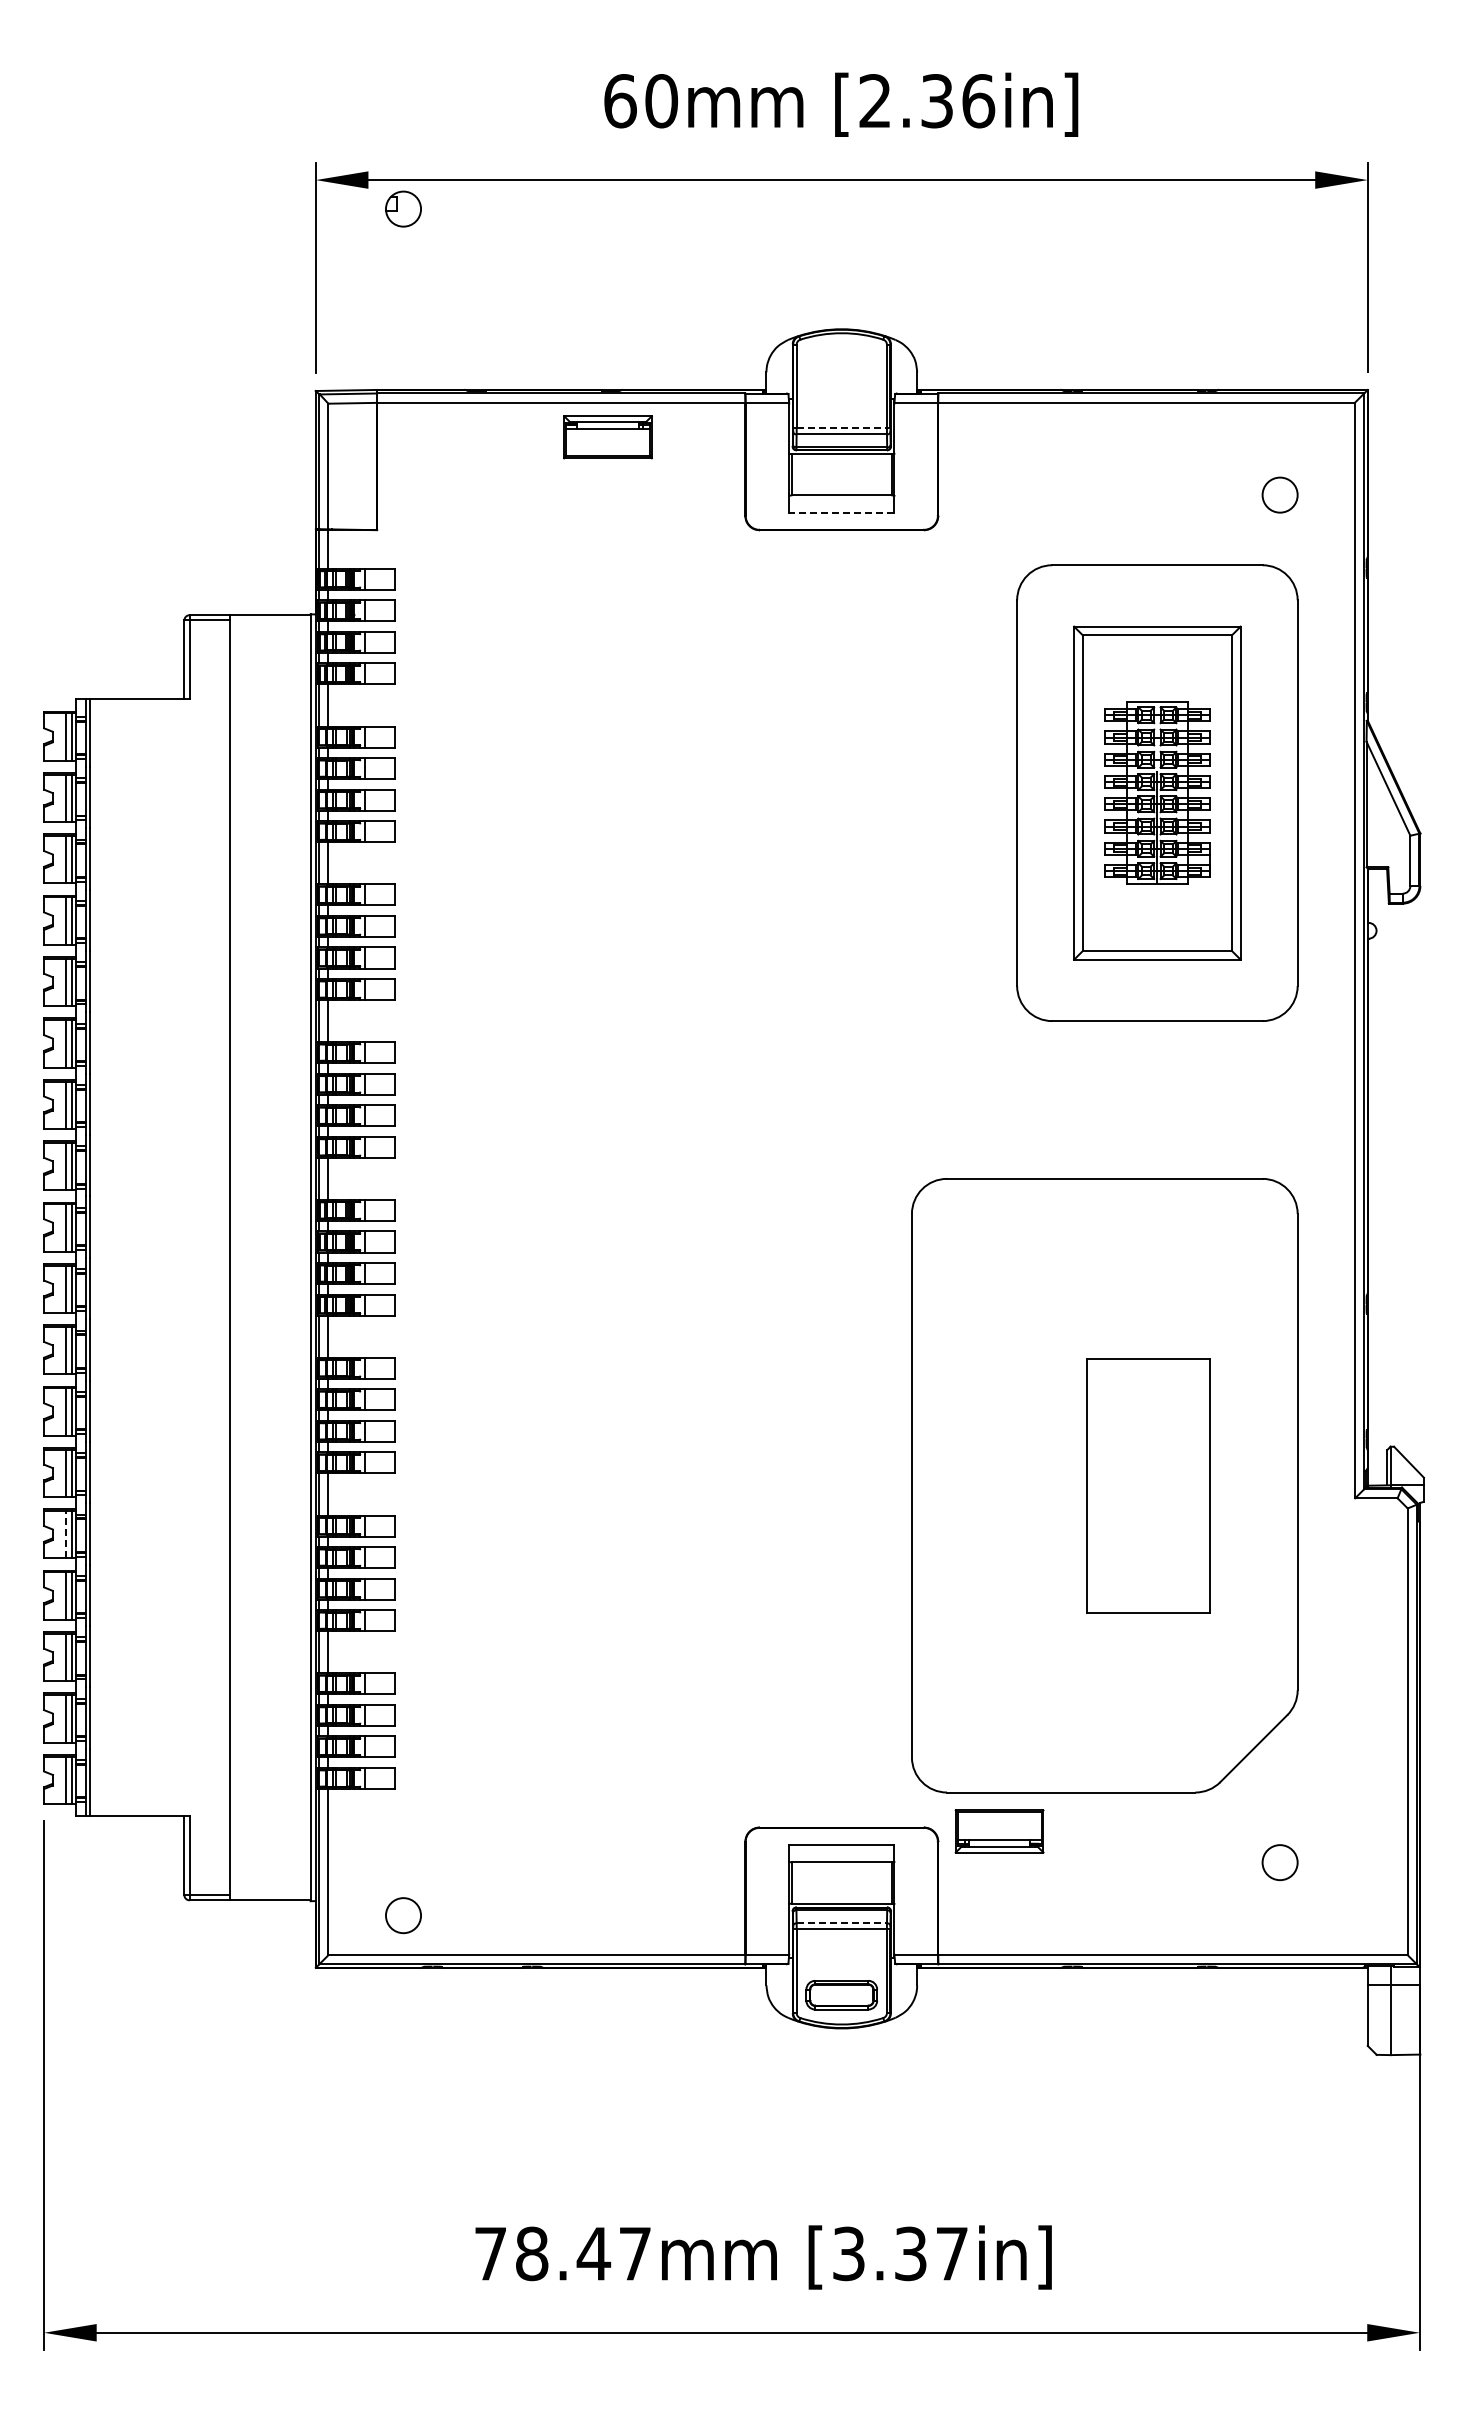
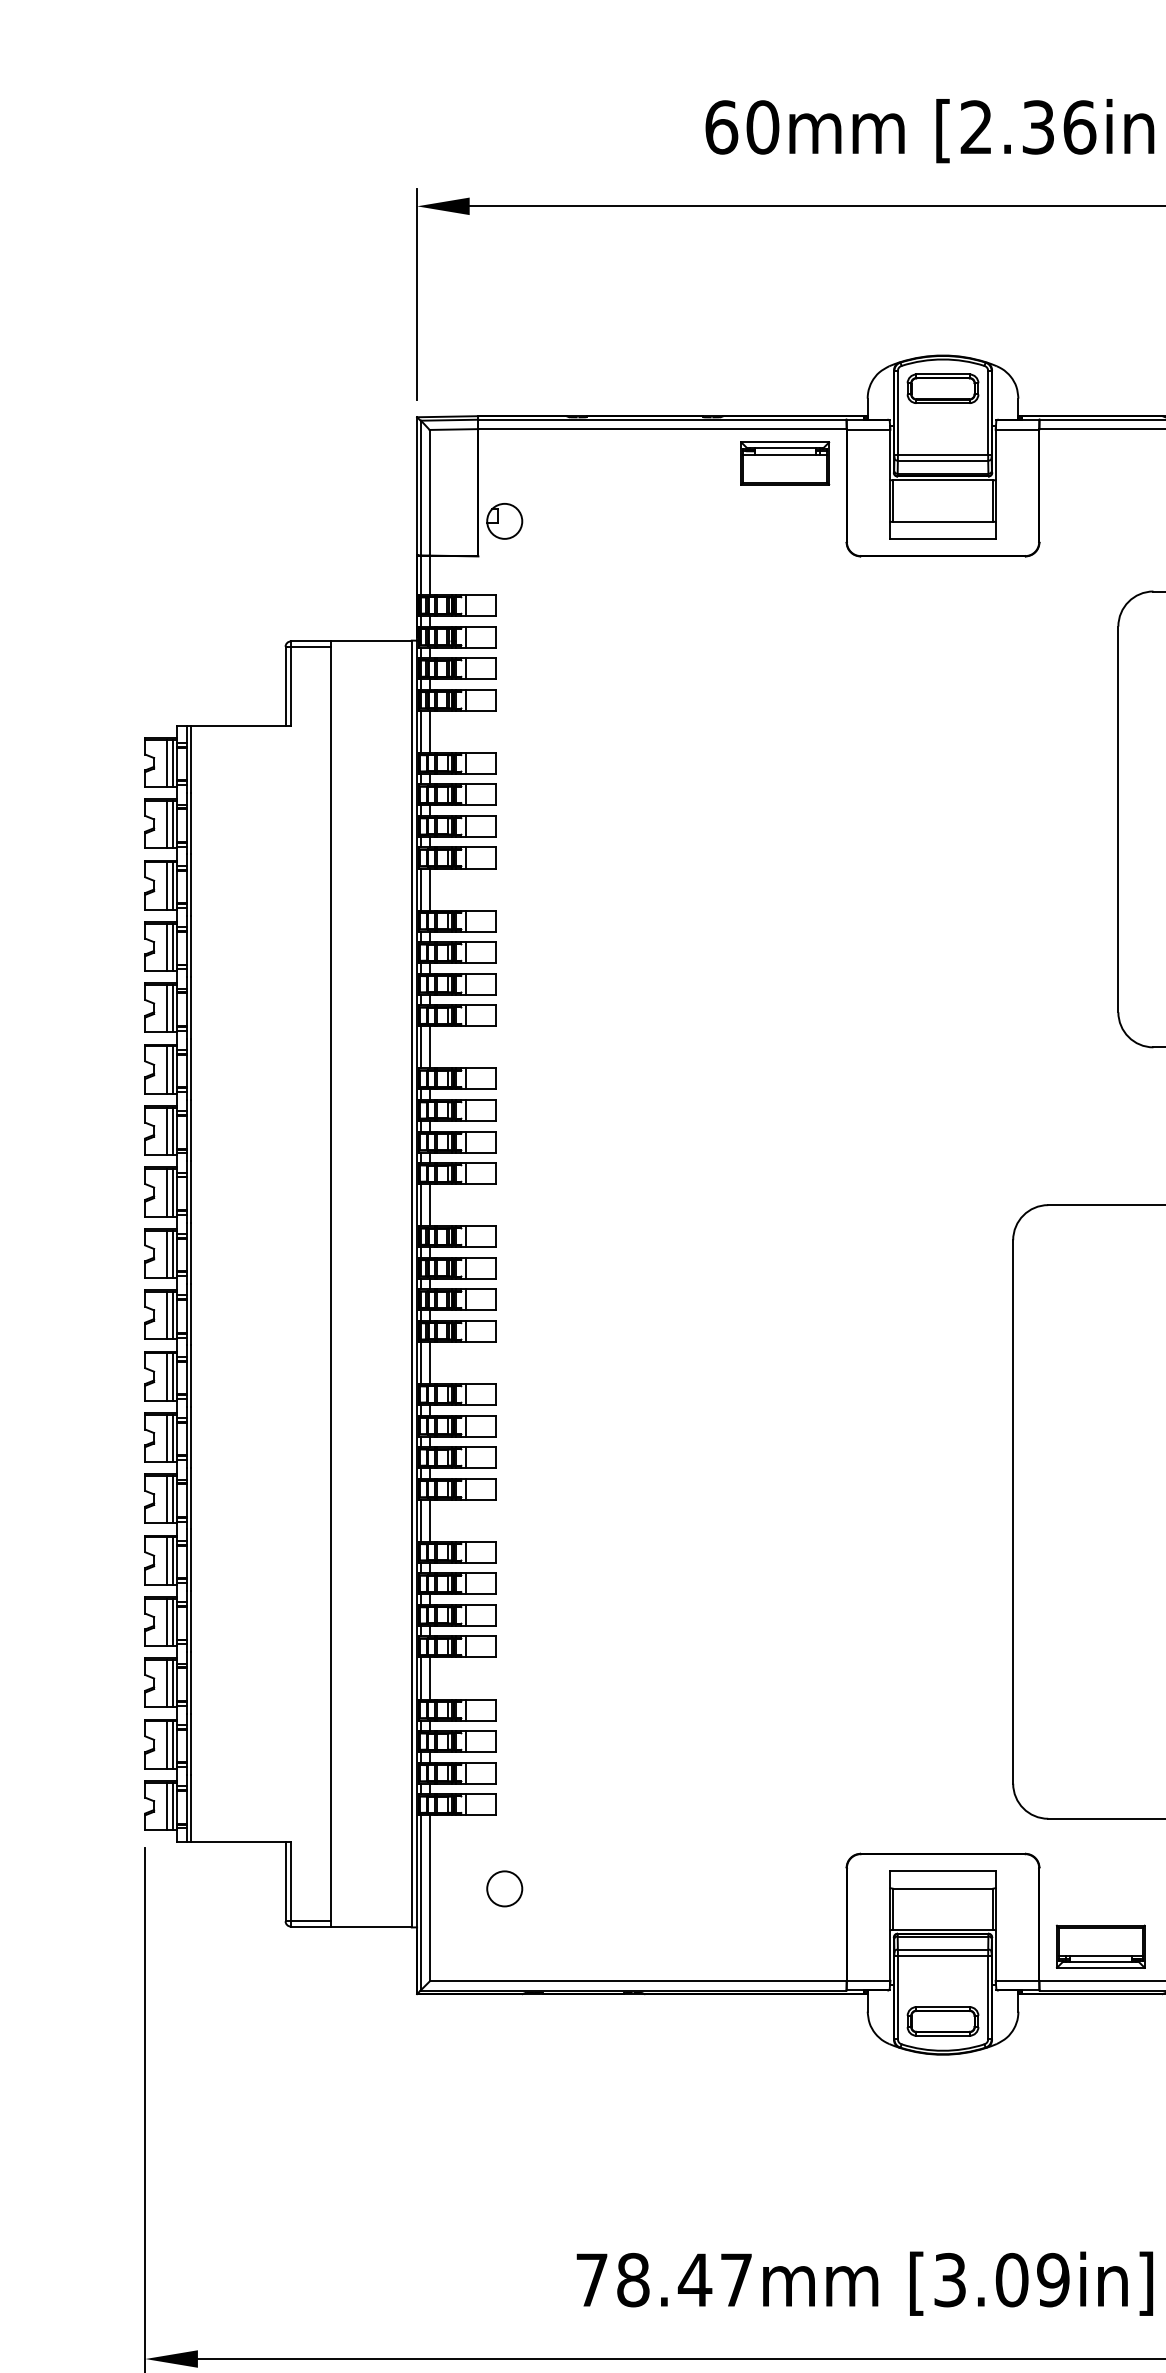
part: (403, 208) -> (504, 520), moved
part: (841, 362) -> (942, 388), added
line: (842, 428) -> (943, 454), dashed -> solid
part: (607, 437) -> (784, 463), moved
line: (841, 512) -> (942, 538), dashed -> solid
line: (66, 1534) -> (167, 1560), dashed -> solid
part: (999, 1831) -> (1100, 1946), moved
circle: (403, 1915) -> (504, 1888), moved
line: (842, 1923) -> (943, 1949), dashed -> solid
text: (931, 2253) -> (1032, 2279), [3.37in] -> [3.09in]

